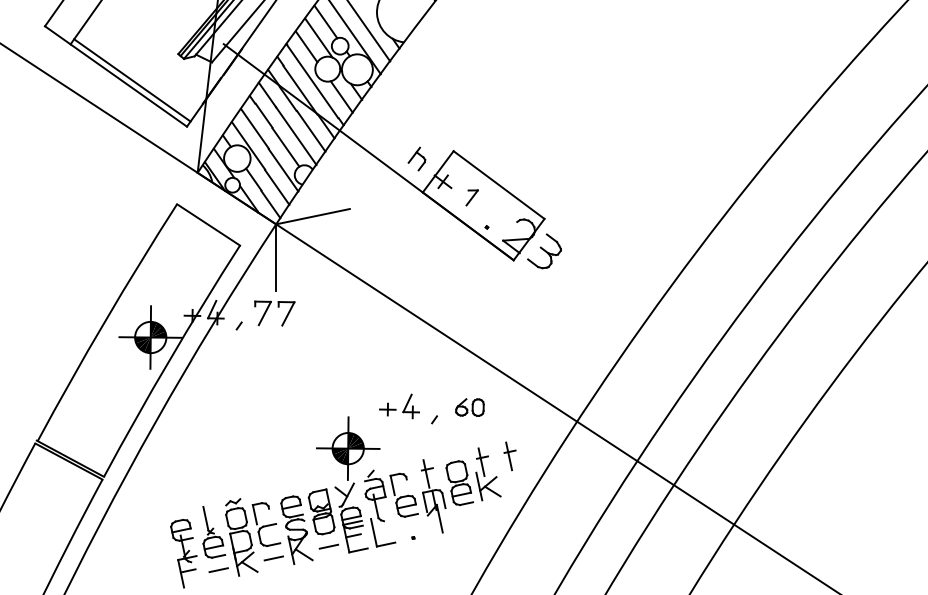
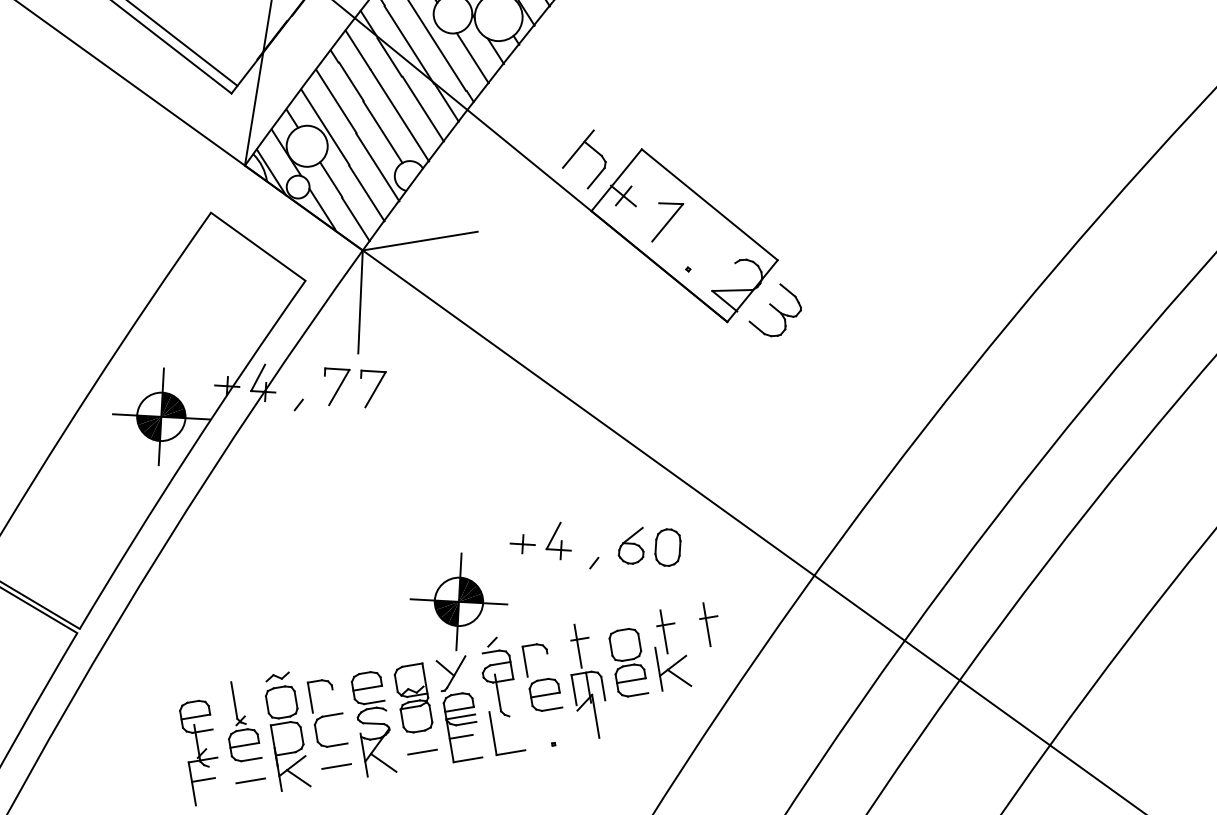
part: (416, 158) -> (584, 158), size x1.67
part: (471, 197) -> (666, 222), size x1.67
part: (469, 407) -> (649, 546), size x1.43

